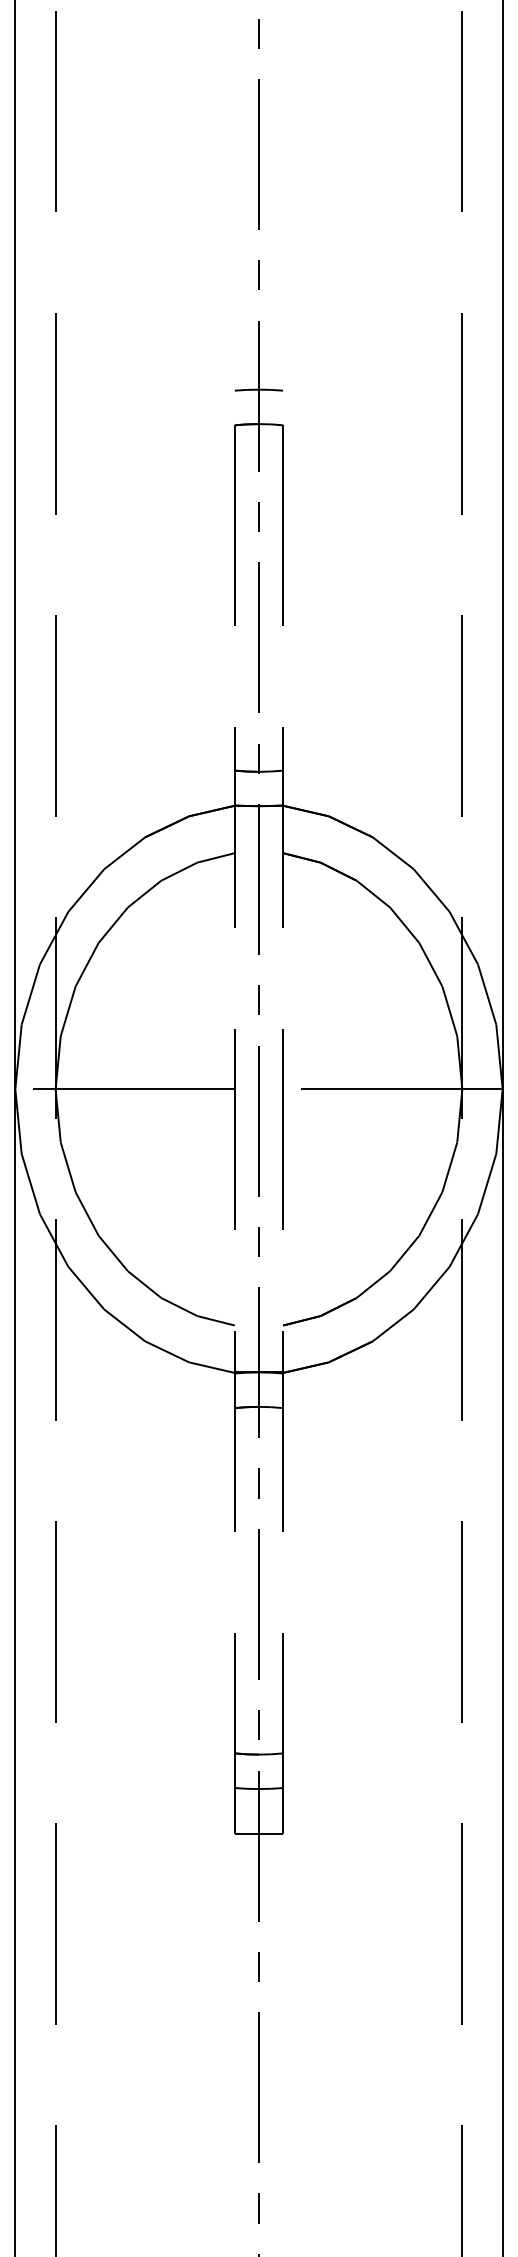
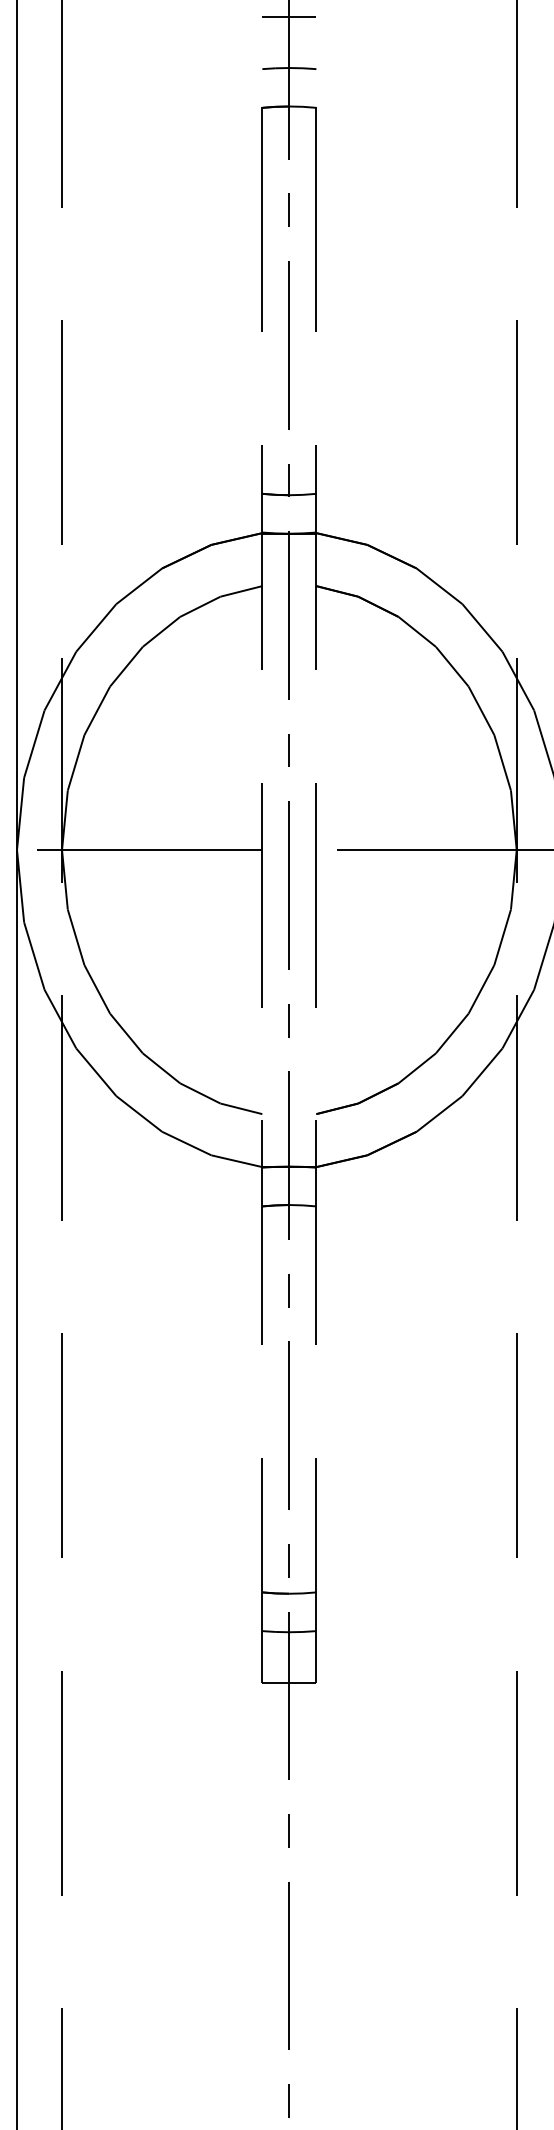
line: (258, 344) -> (288, 17), added

